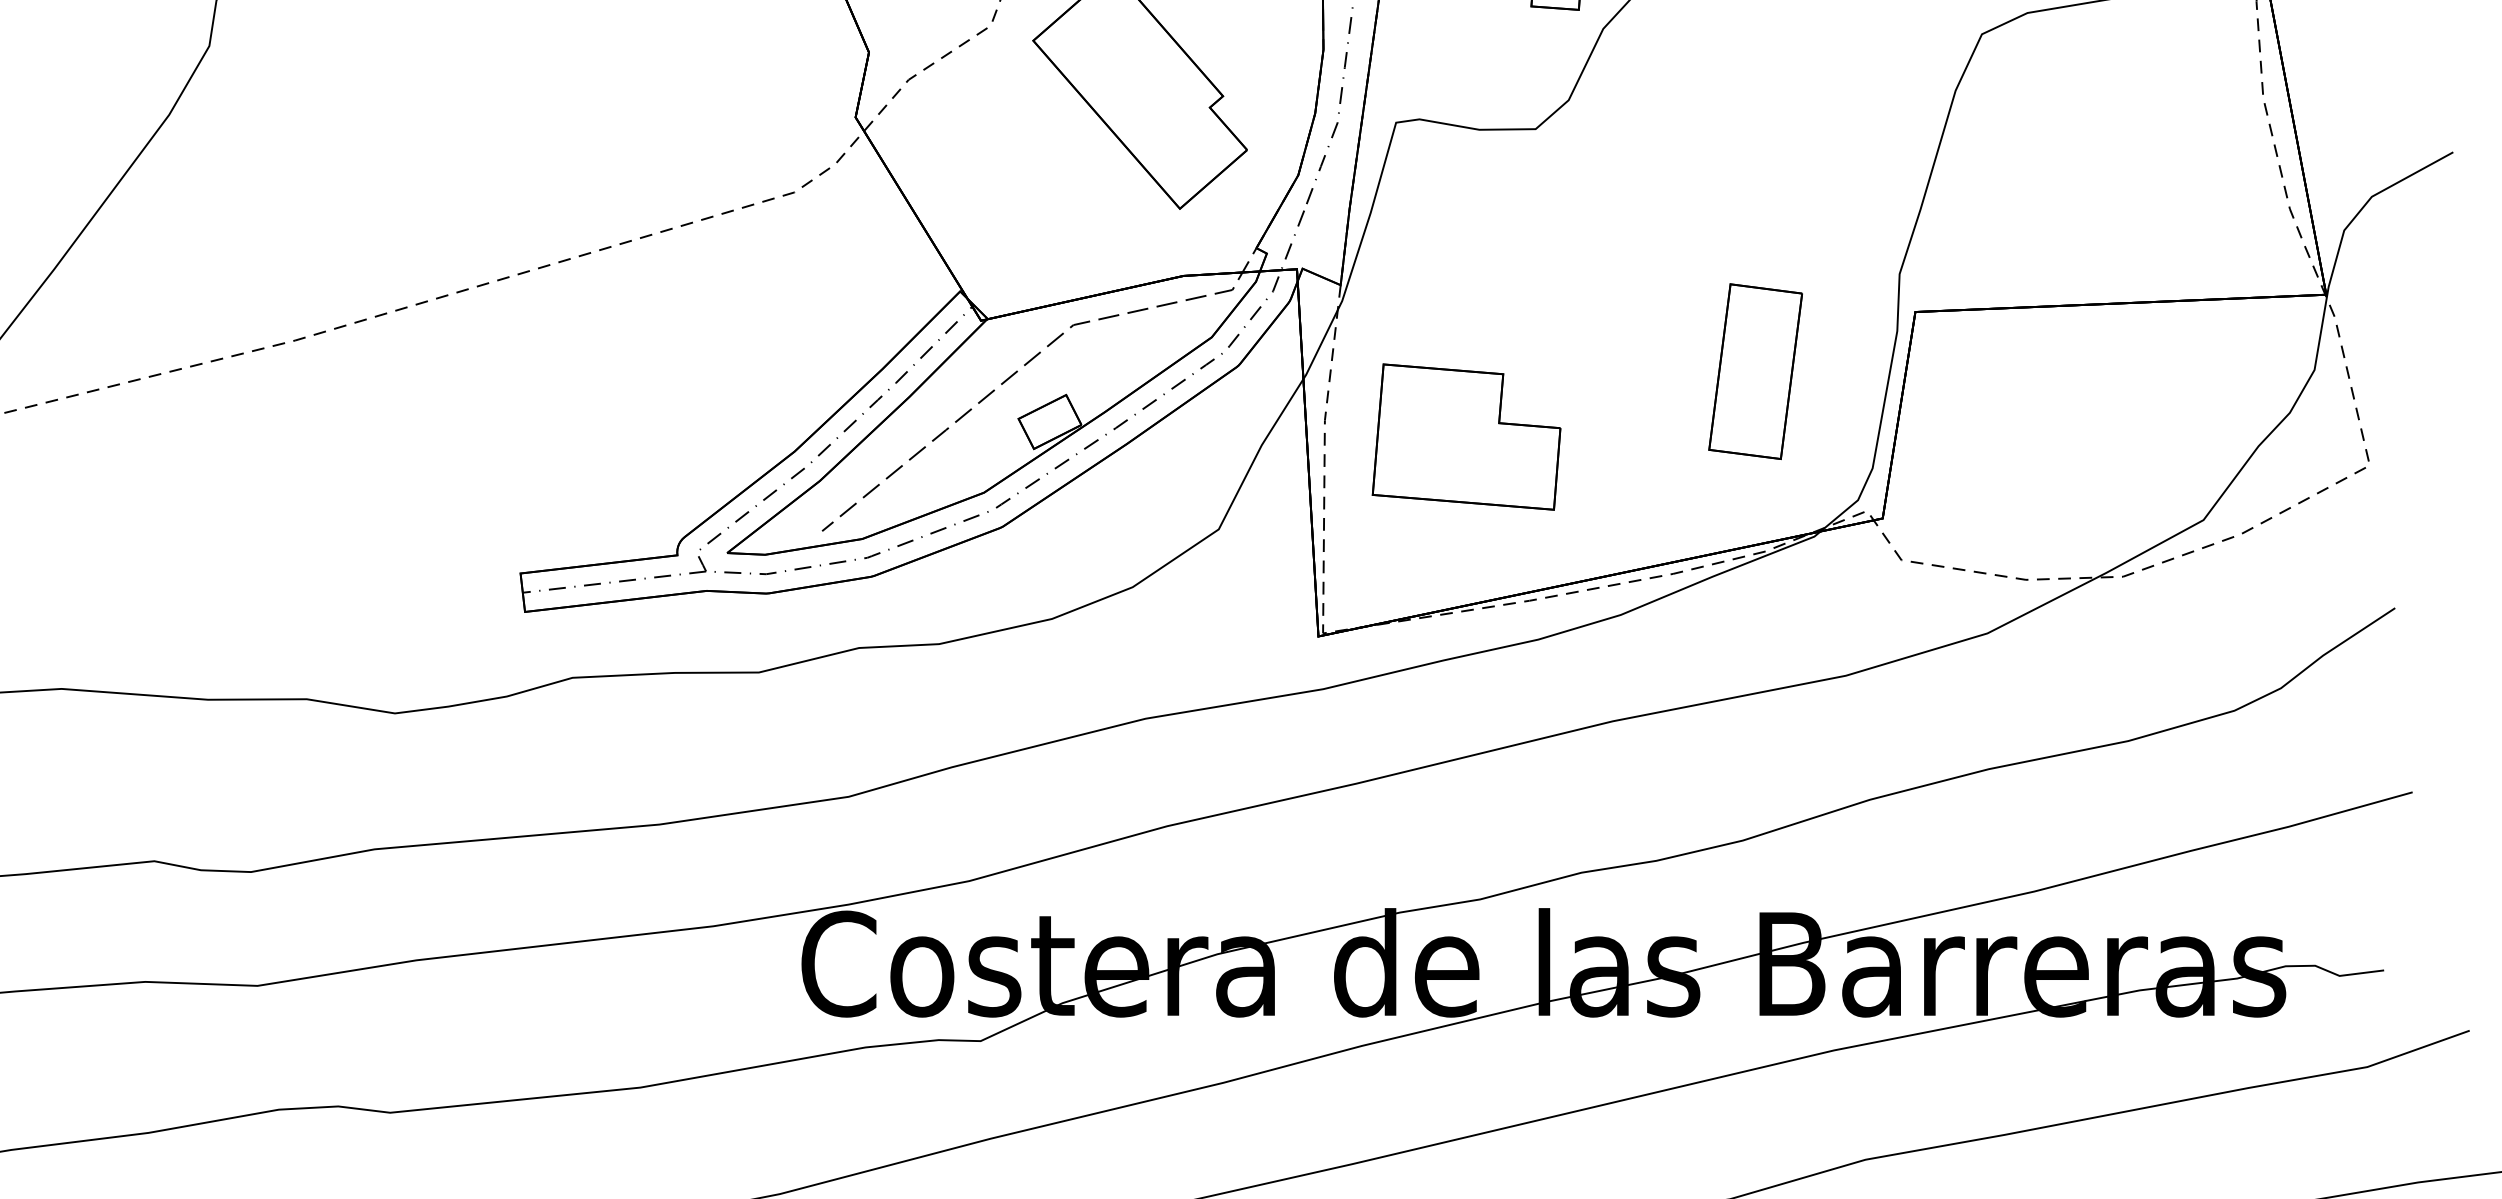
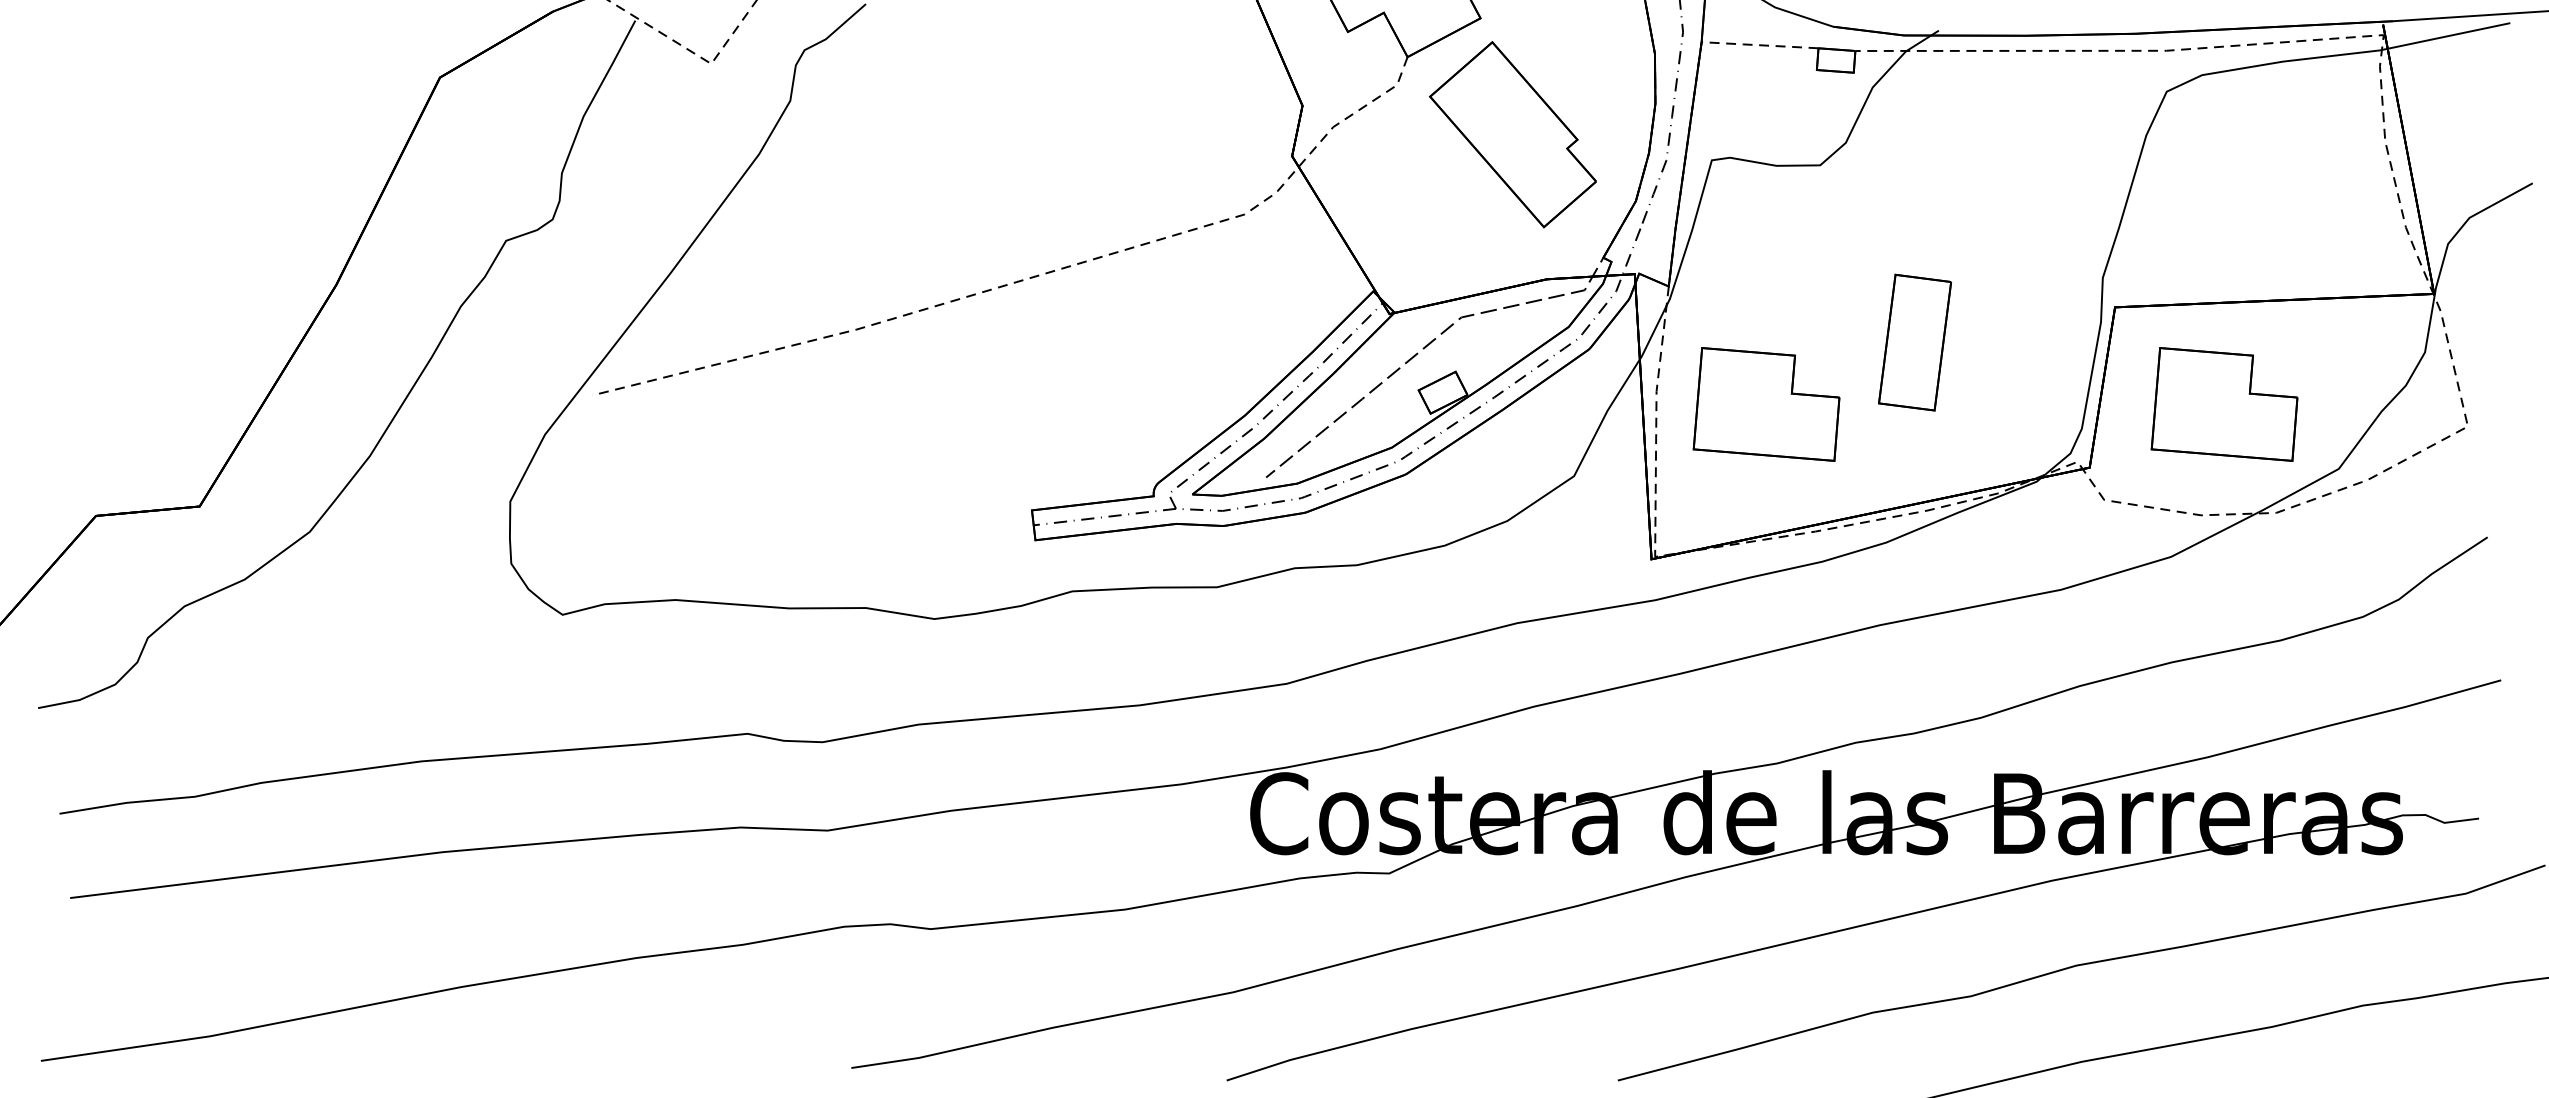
part: (1756, 371) -> (1915, 342), moved
part: (2056, 437) -> (2224, 404), added

